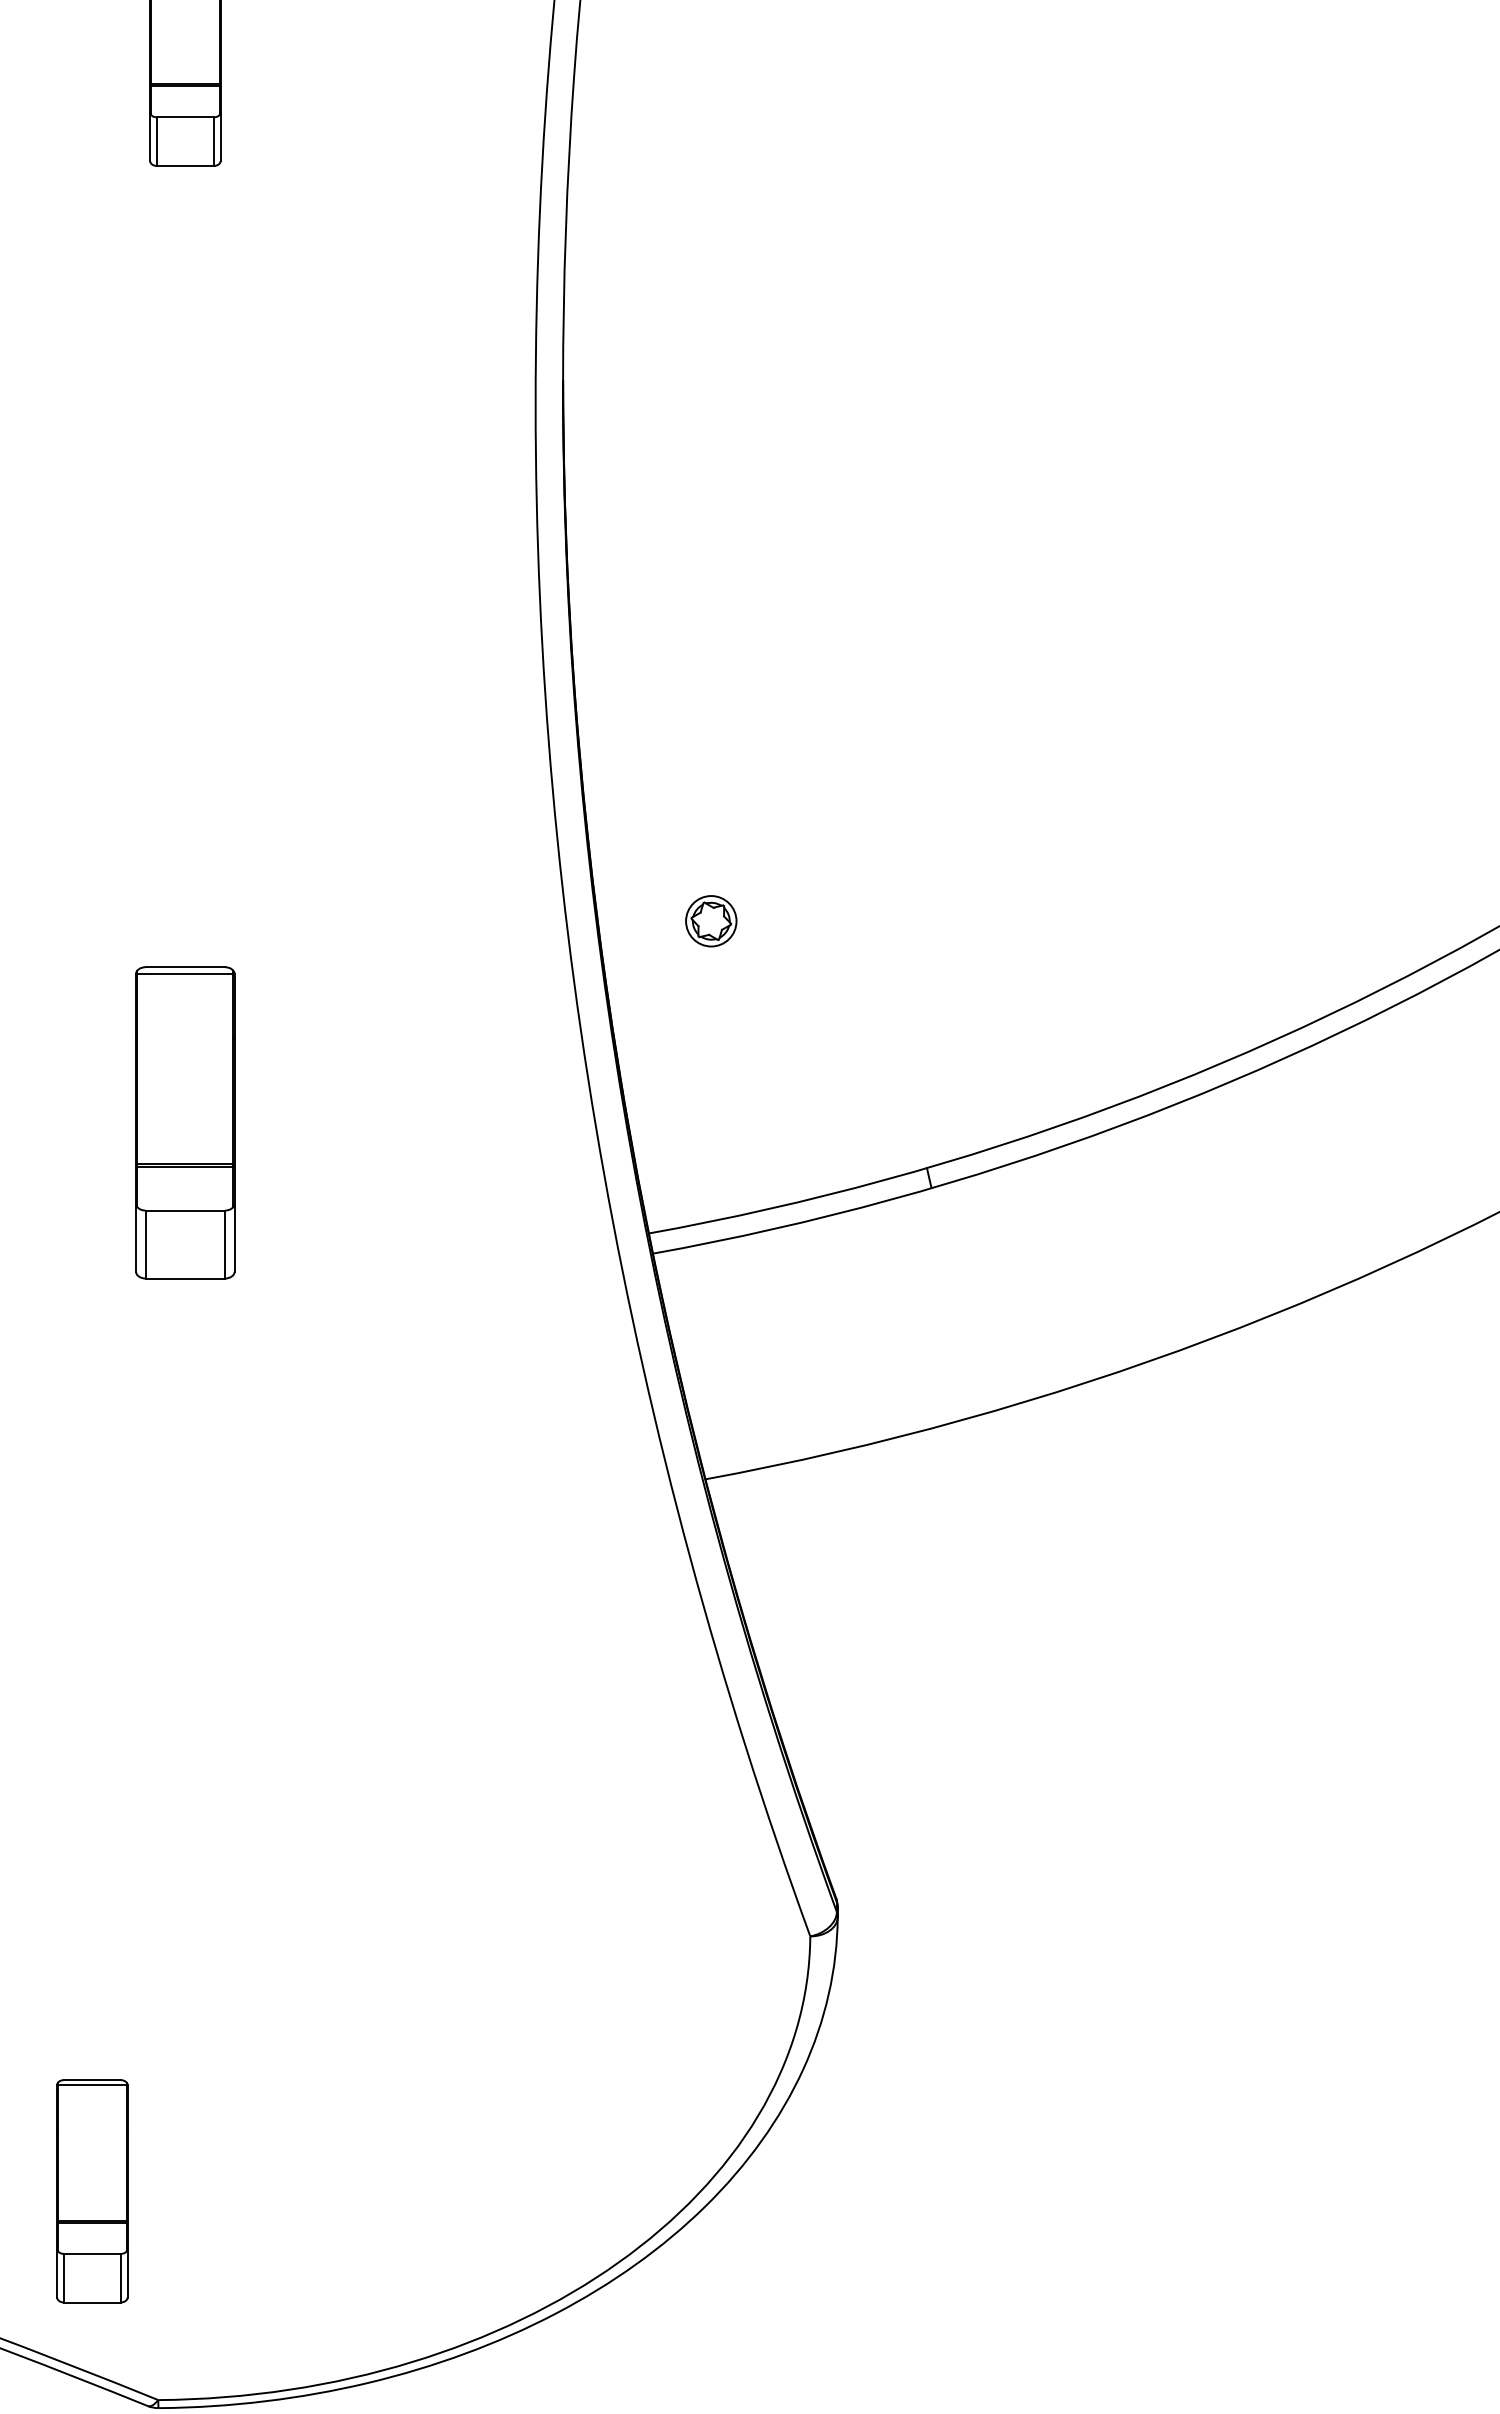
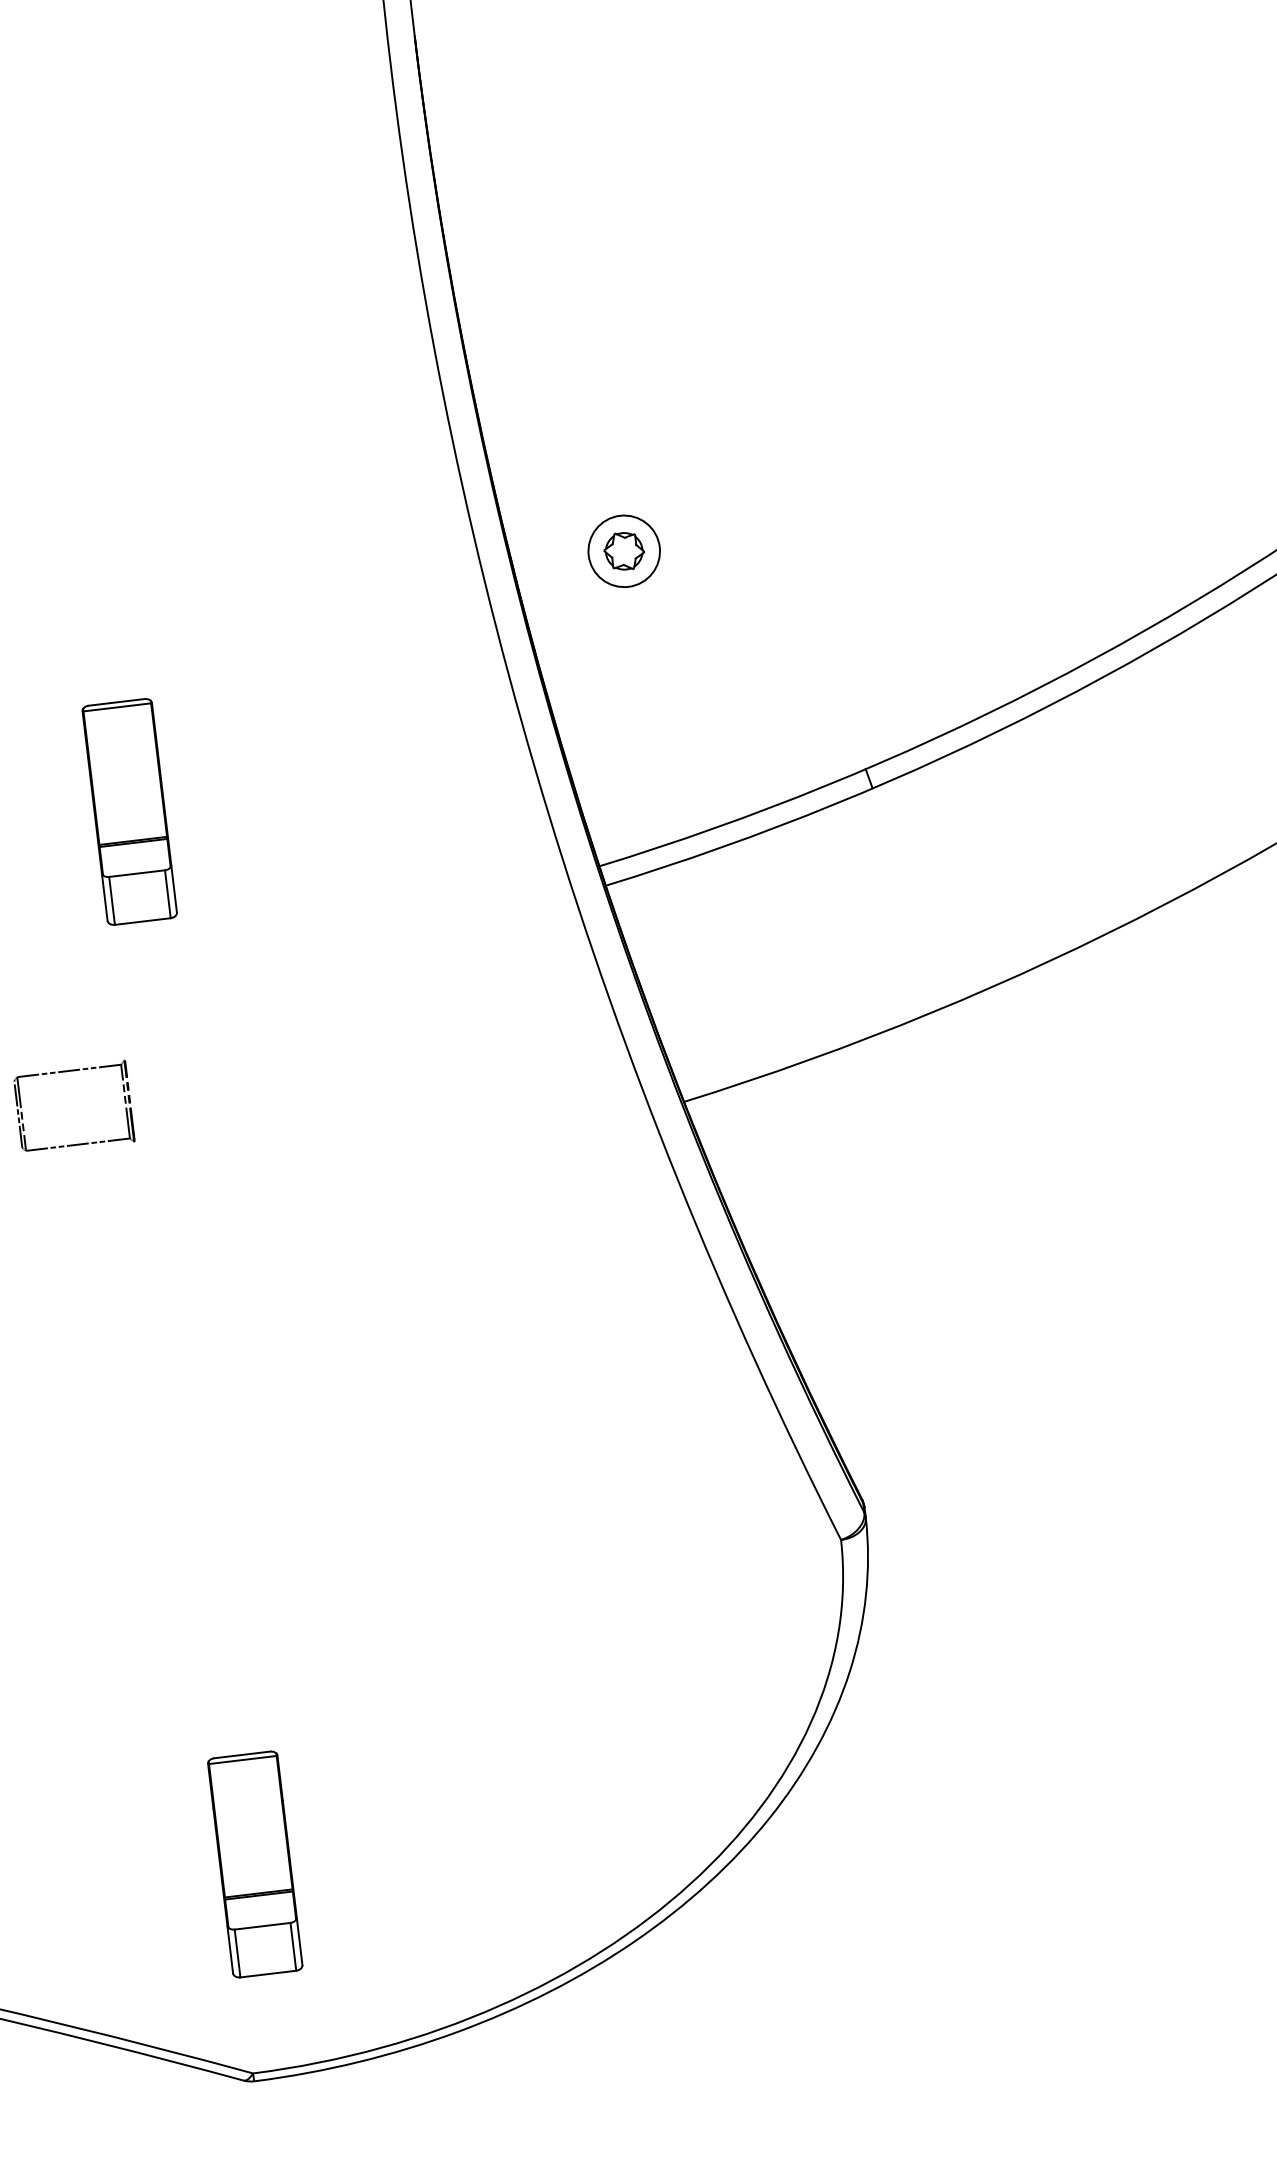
circle: (711, 921) -> (624, 551), size x1.43
part: (185, 1123) -> (129, 812), size x0.71
part: (94, 1375) -> (69, 1071), added
part: (92, 2191) -> (255, 1864), moved

